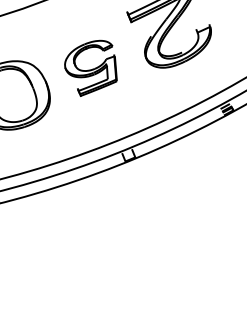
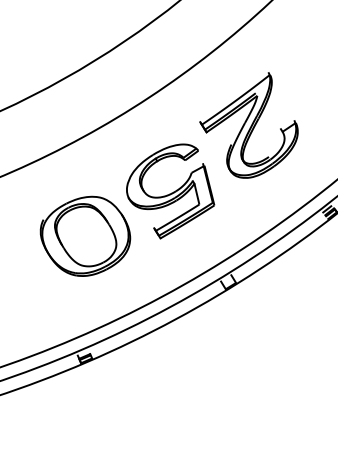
part: (91, 68) -> (170, 191), size x1.43

